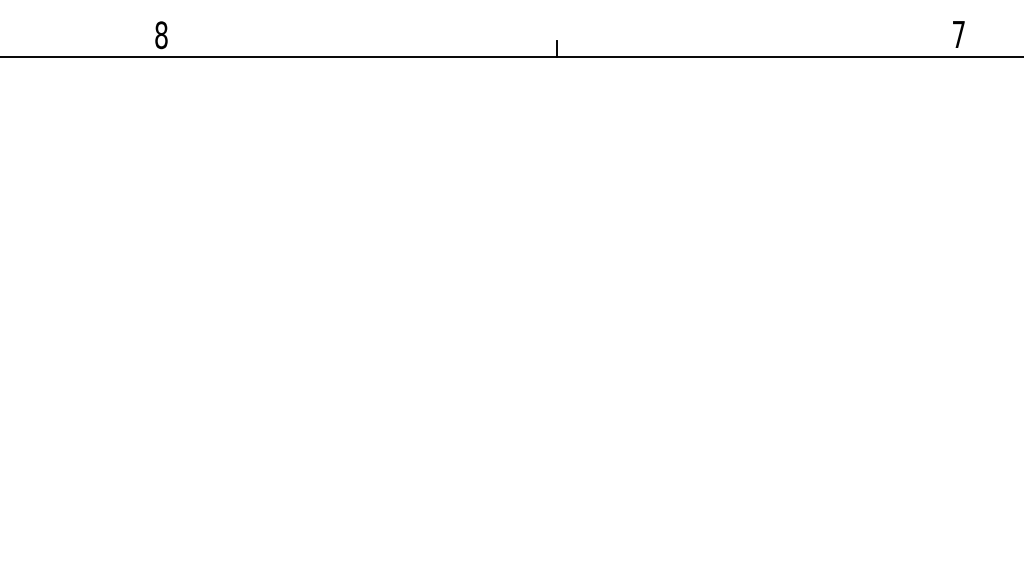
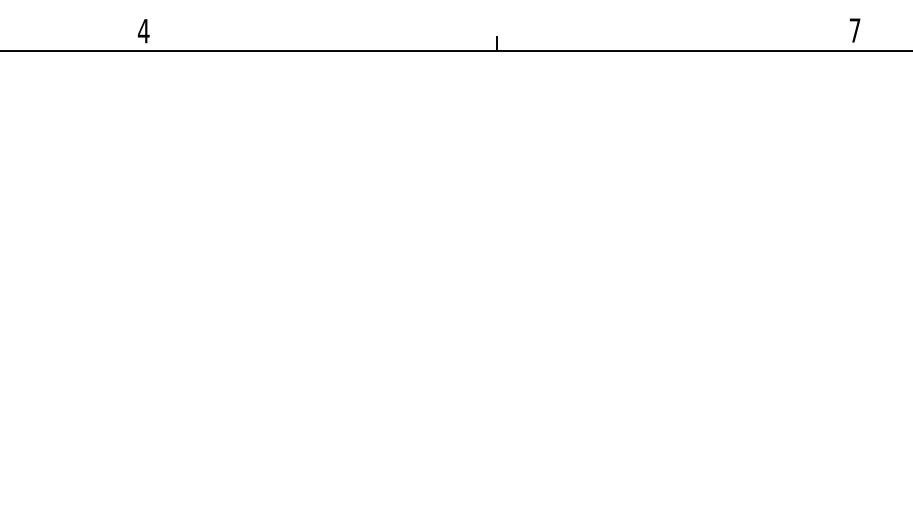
text: (161, 34) -> (143, 30), 8 -> 4

